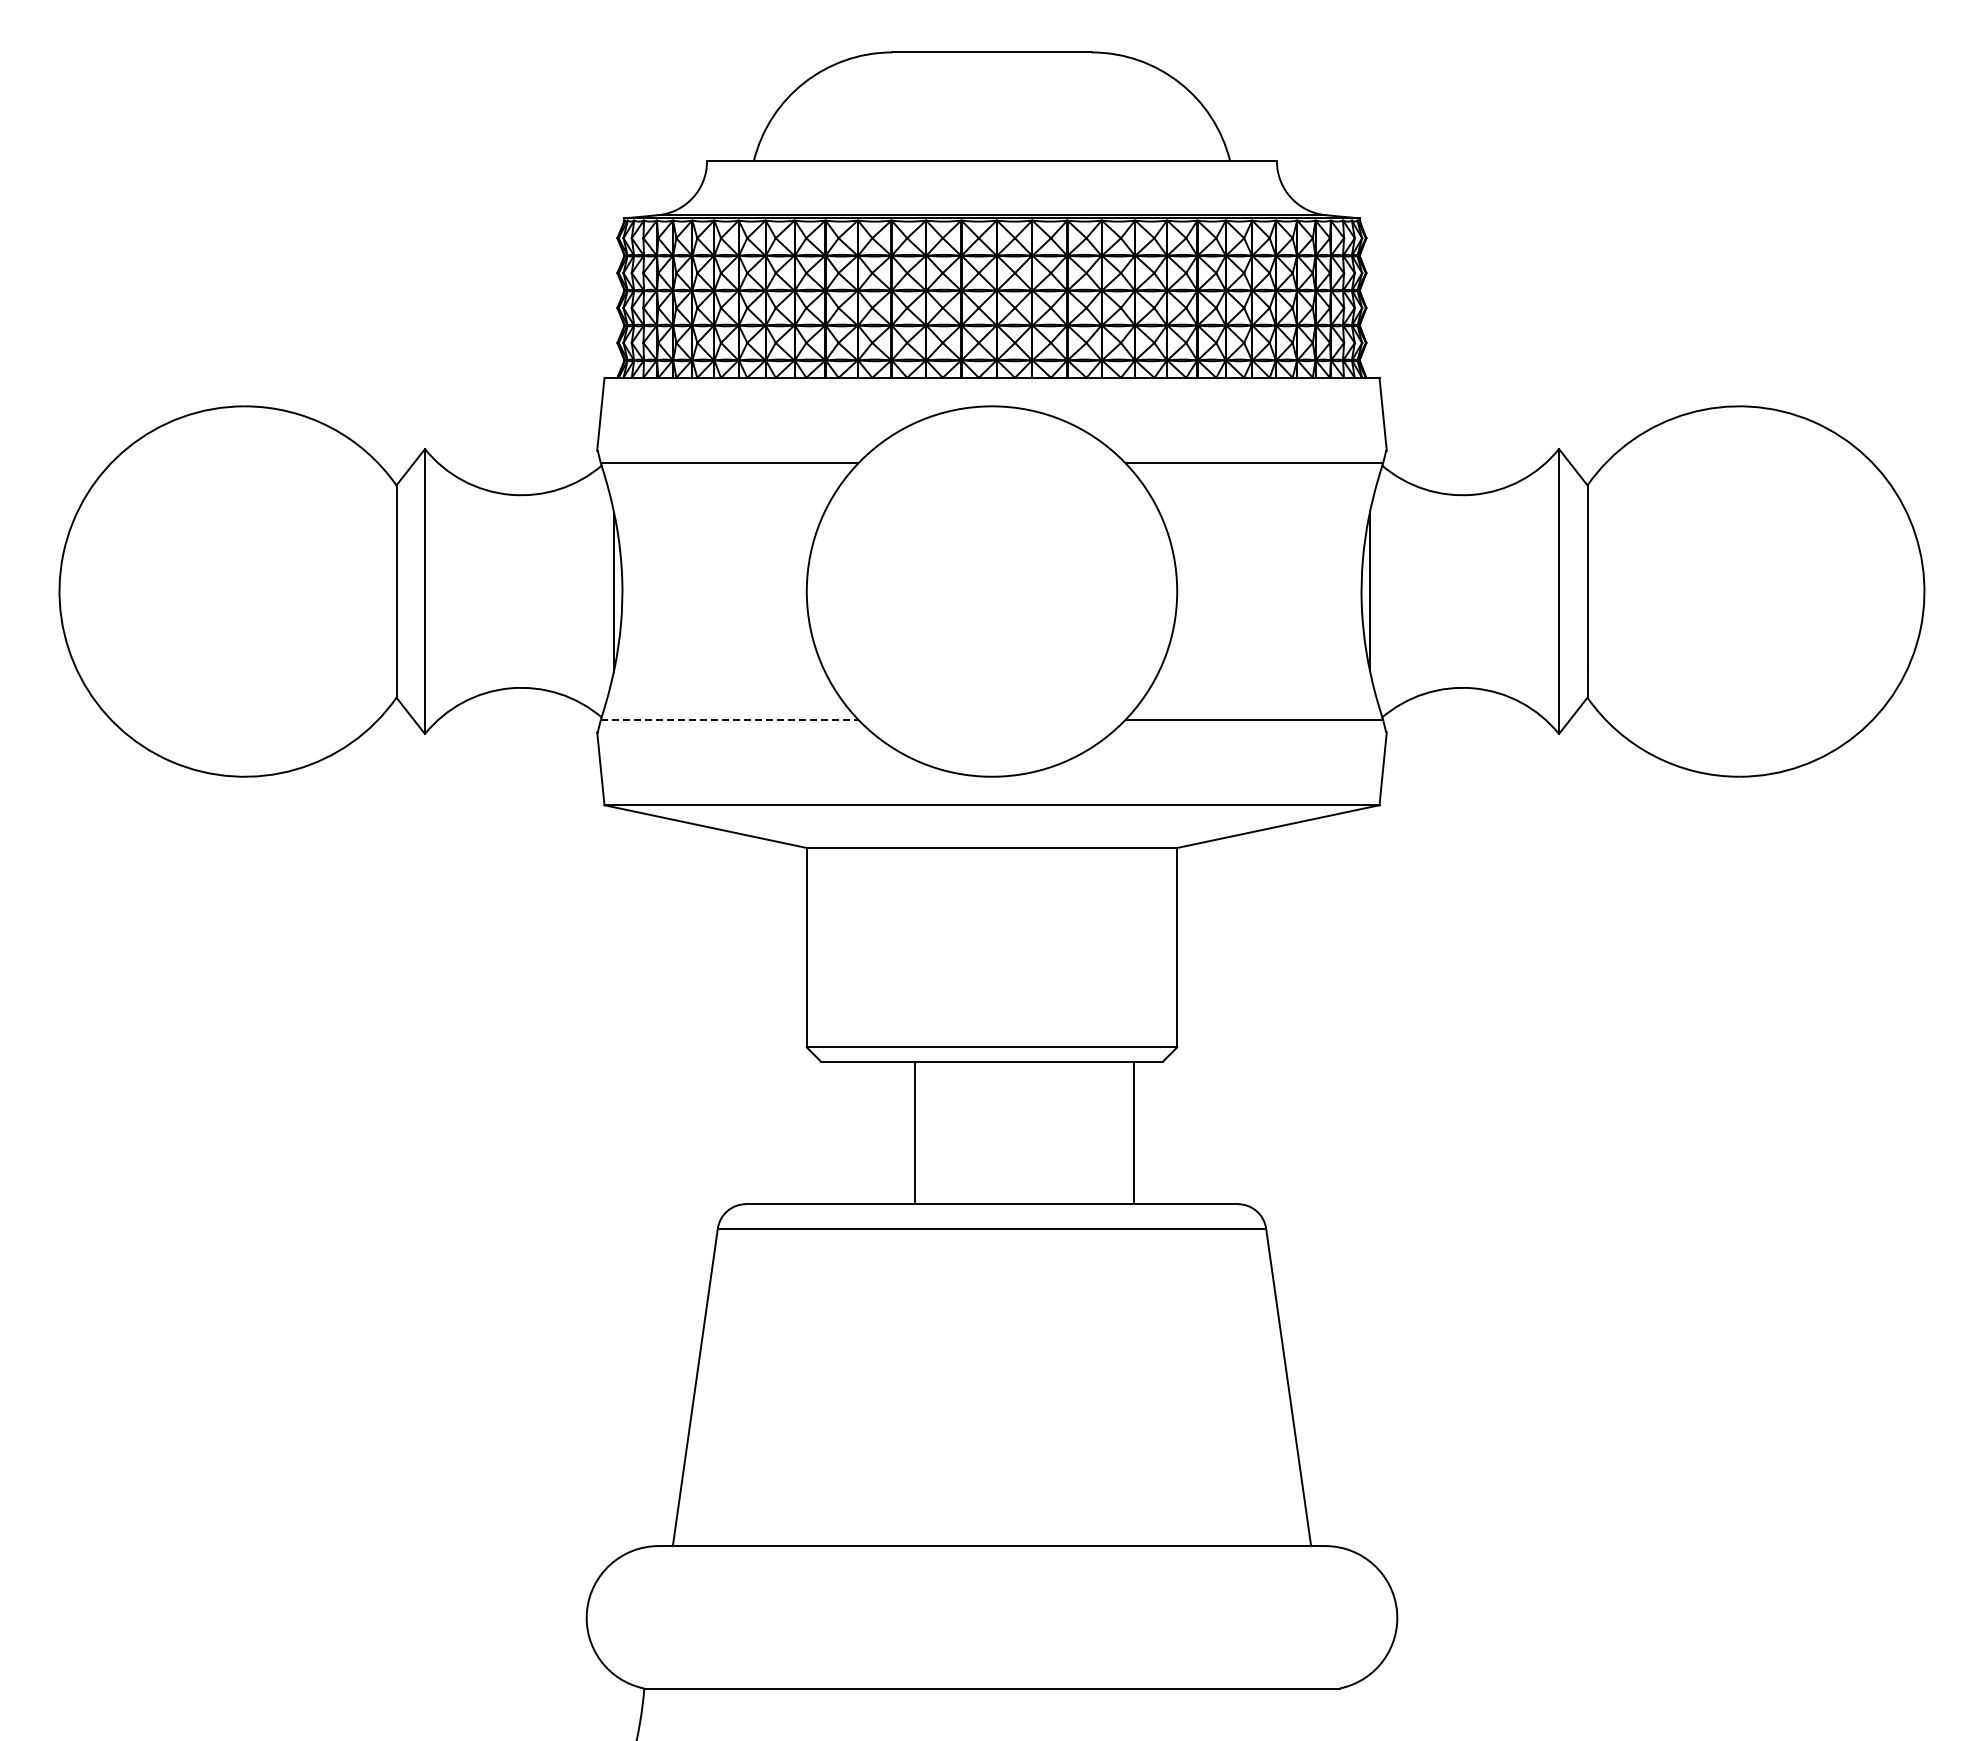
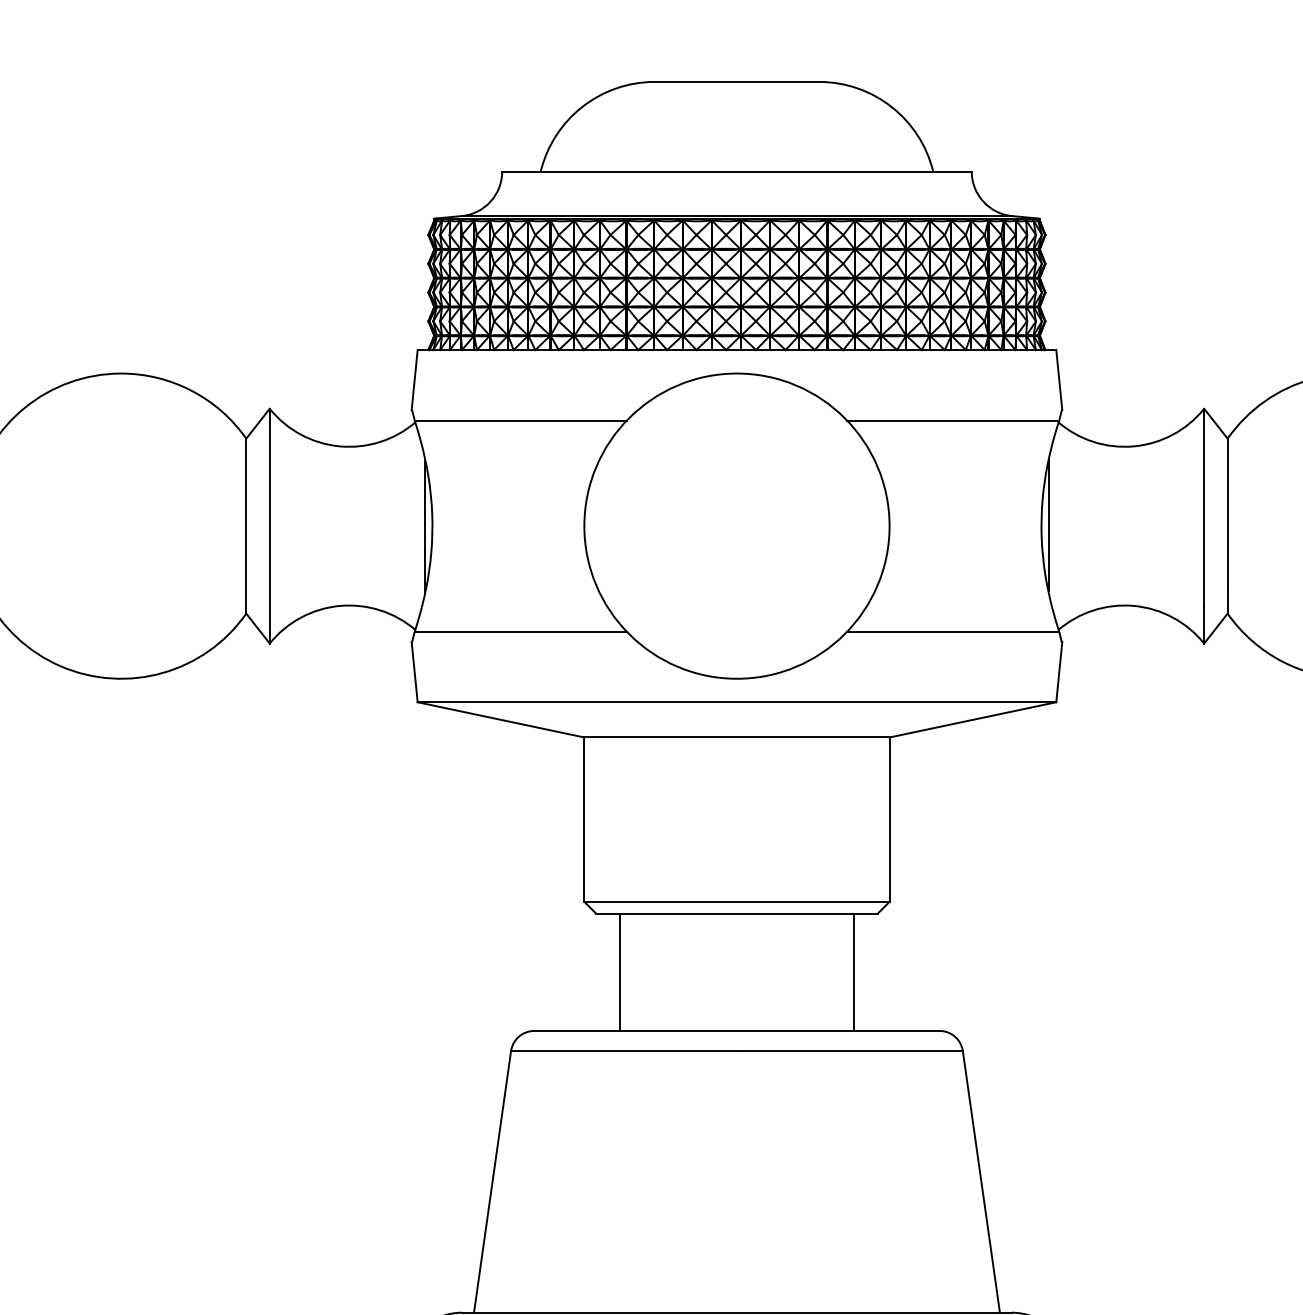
line: (729, 719) -> (520, 631), dashed -> solid
line: (914, 1132) -> (619, 971), moved

